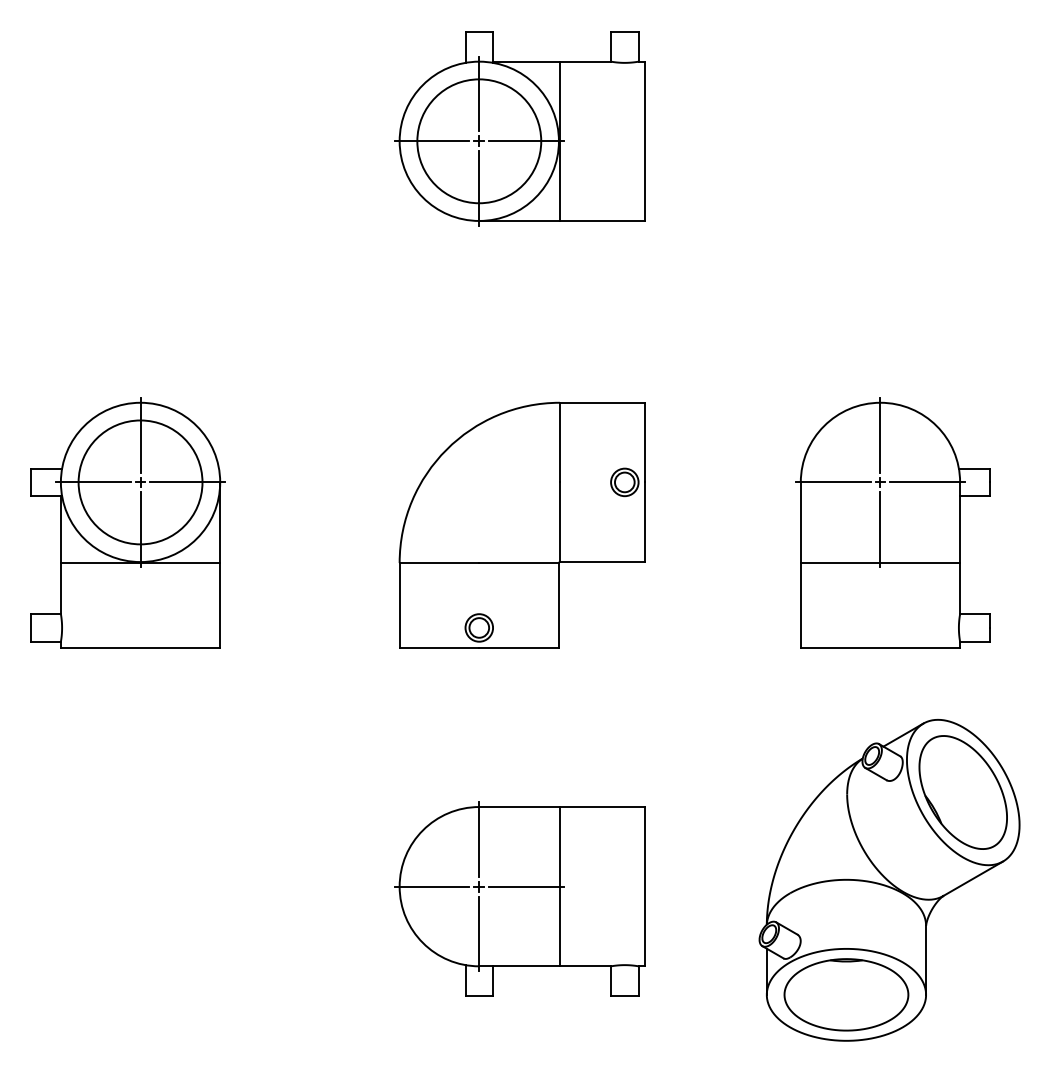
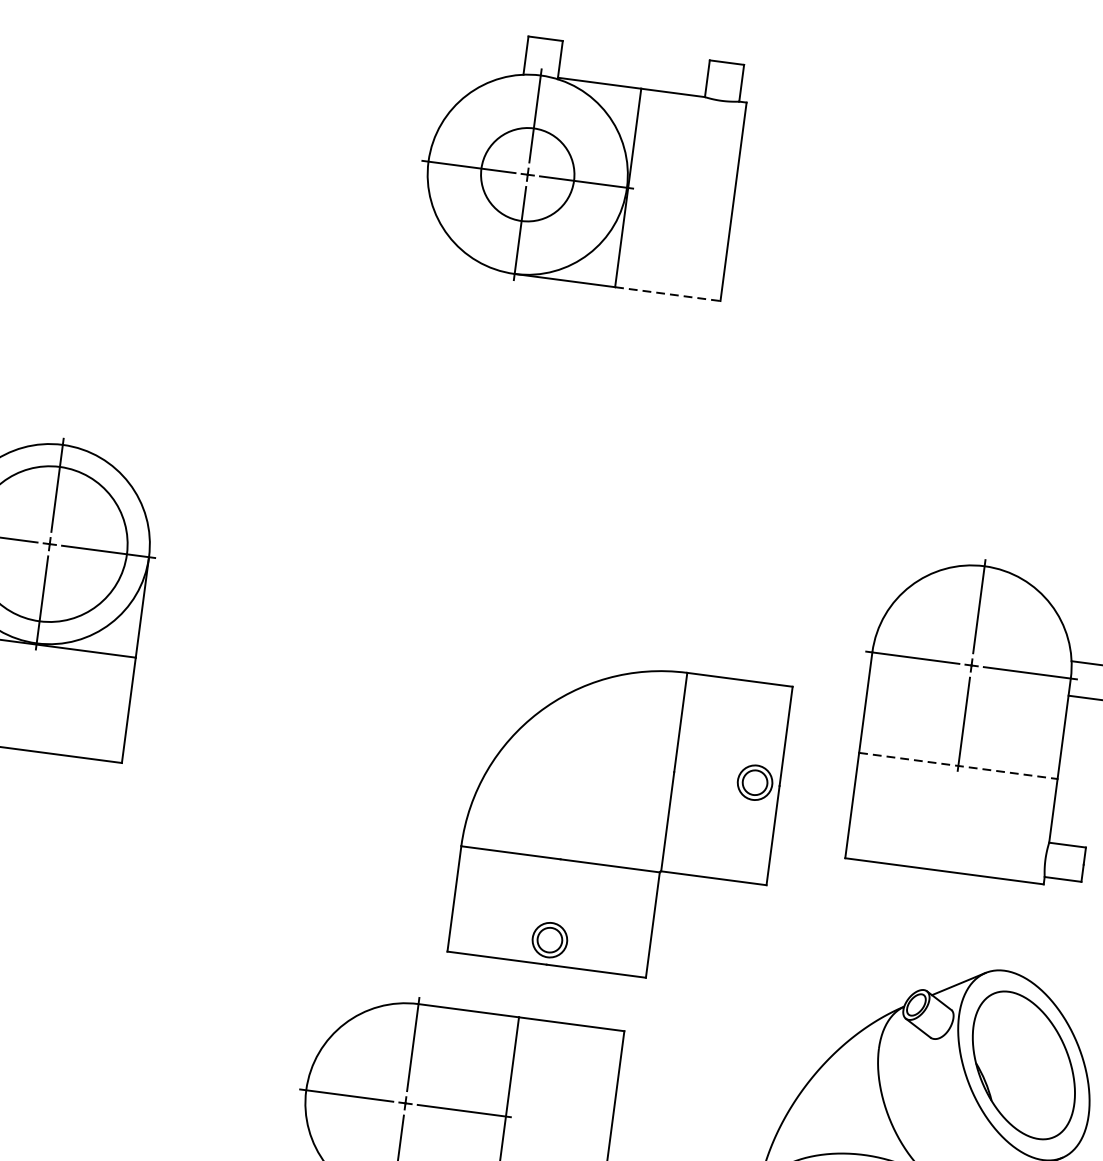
circle: (479, 141) -> (527, 174), size x0.6
line: (602, 220) -> (668, 293), solid -> dashed
part: (521, 524) -> (619, 818), moved
line: (880, 563) -> (958, 766), solid -> dashed

